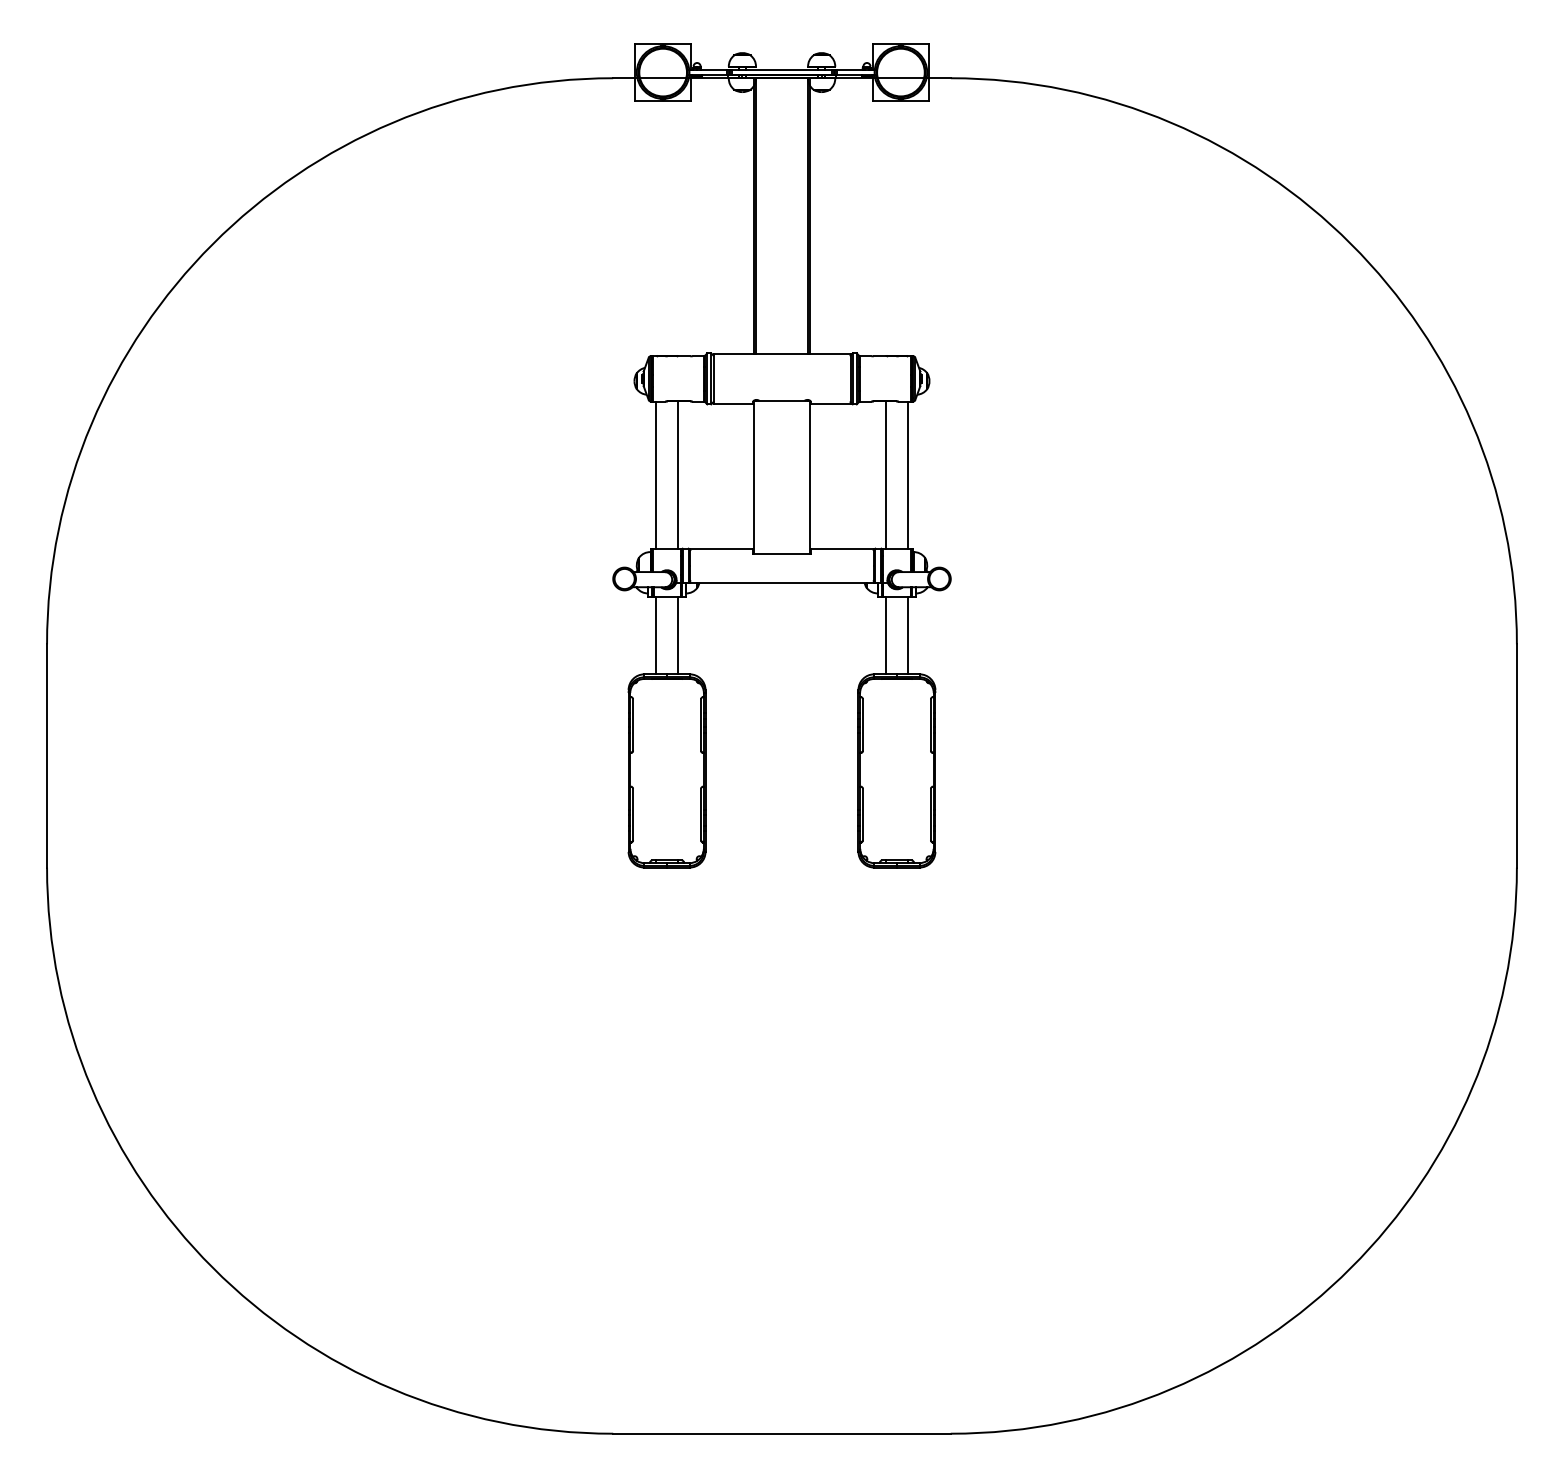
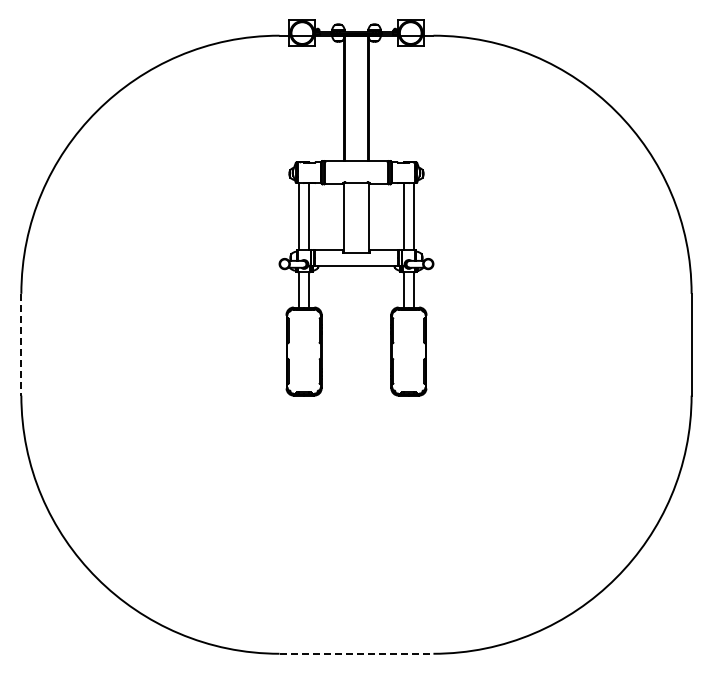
line: (47, 755) -> (21, 344), solid -> dashed
line: (782, 1433) -> (356, 653), solid -> dashed

